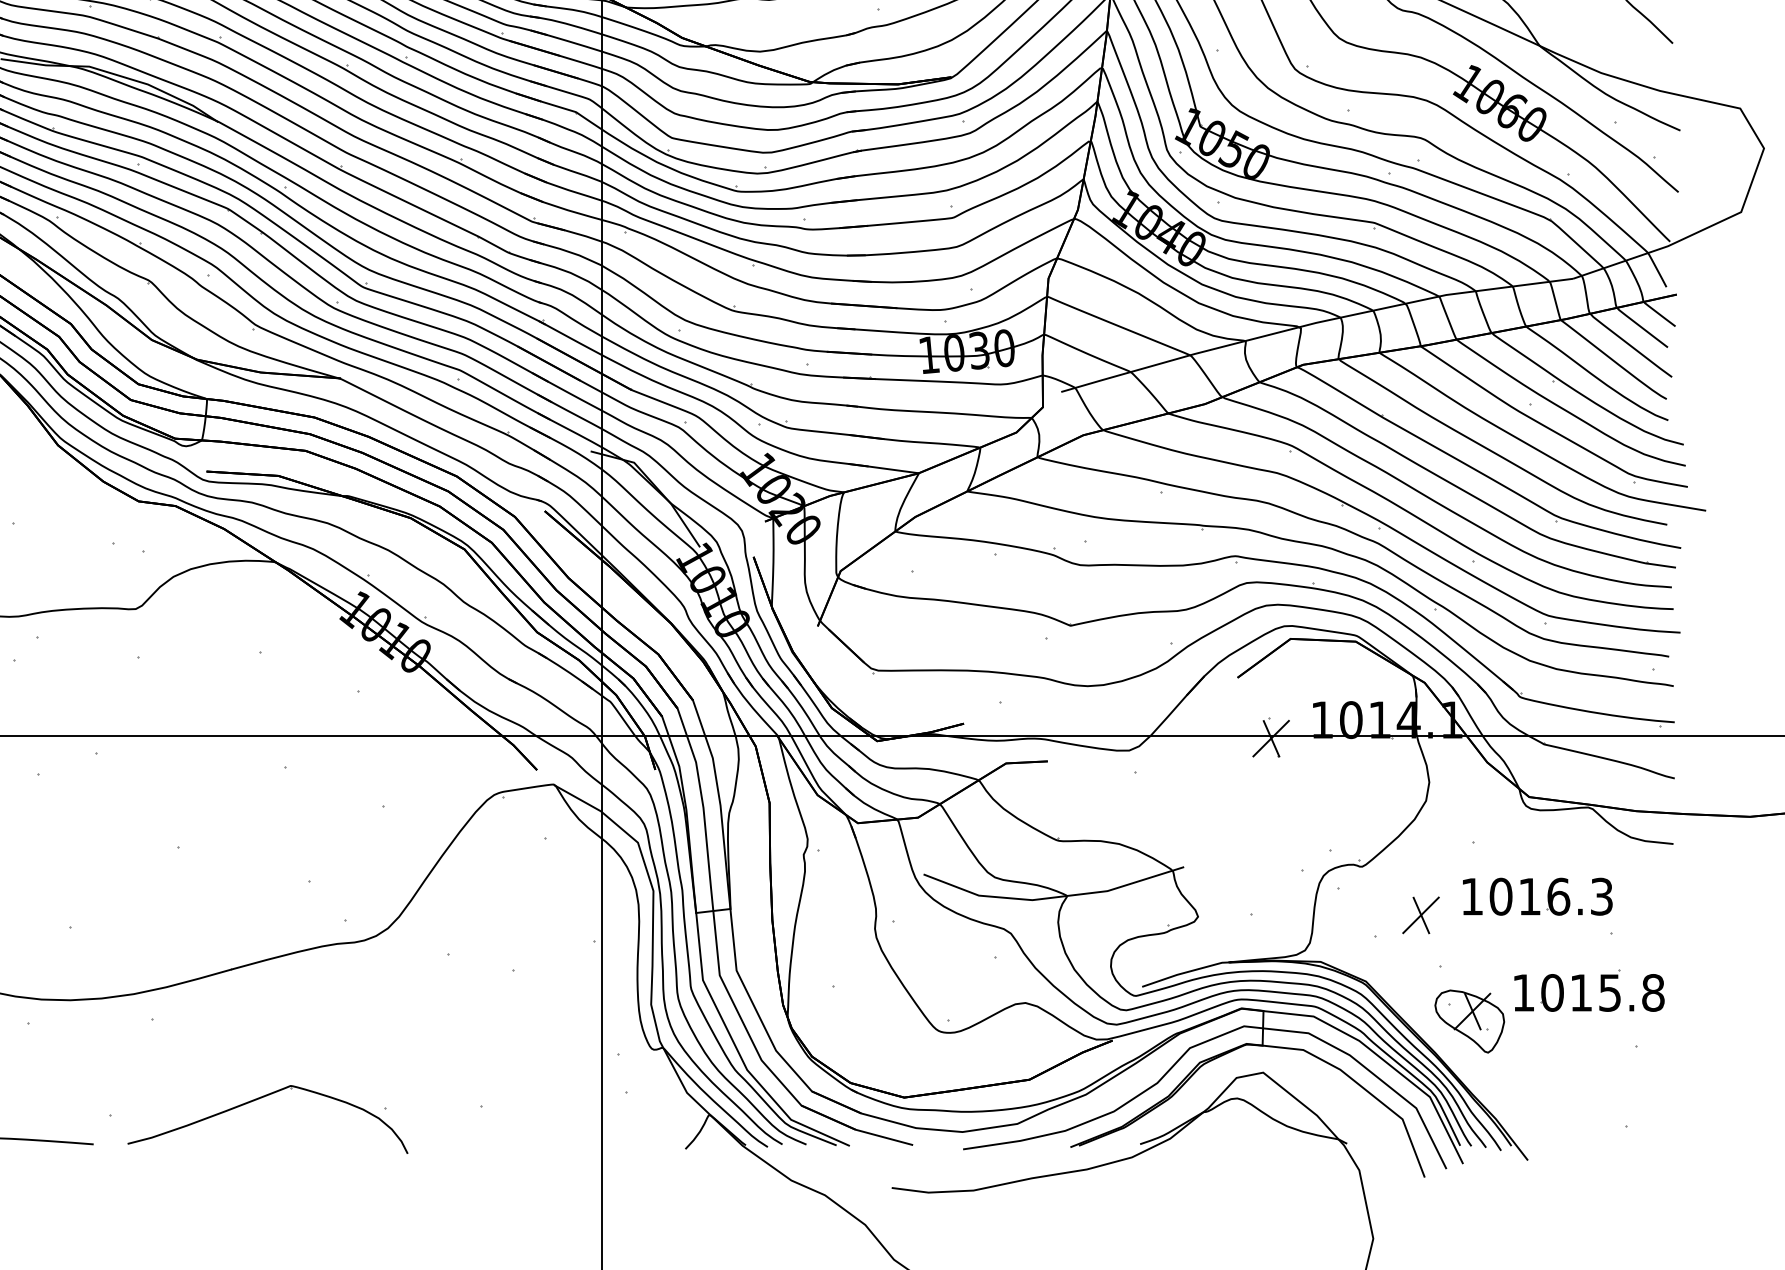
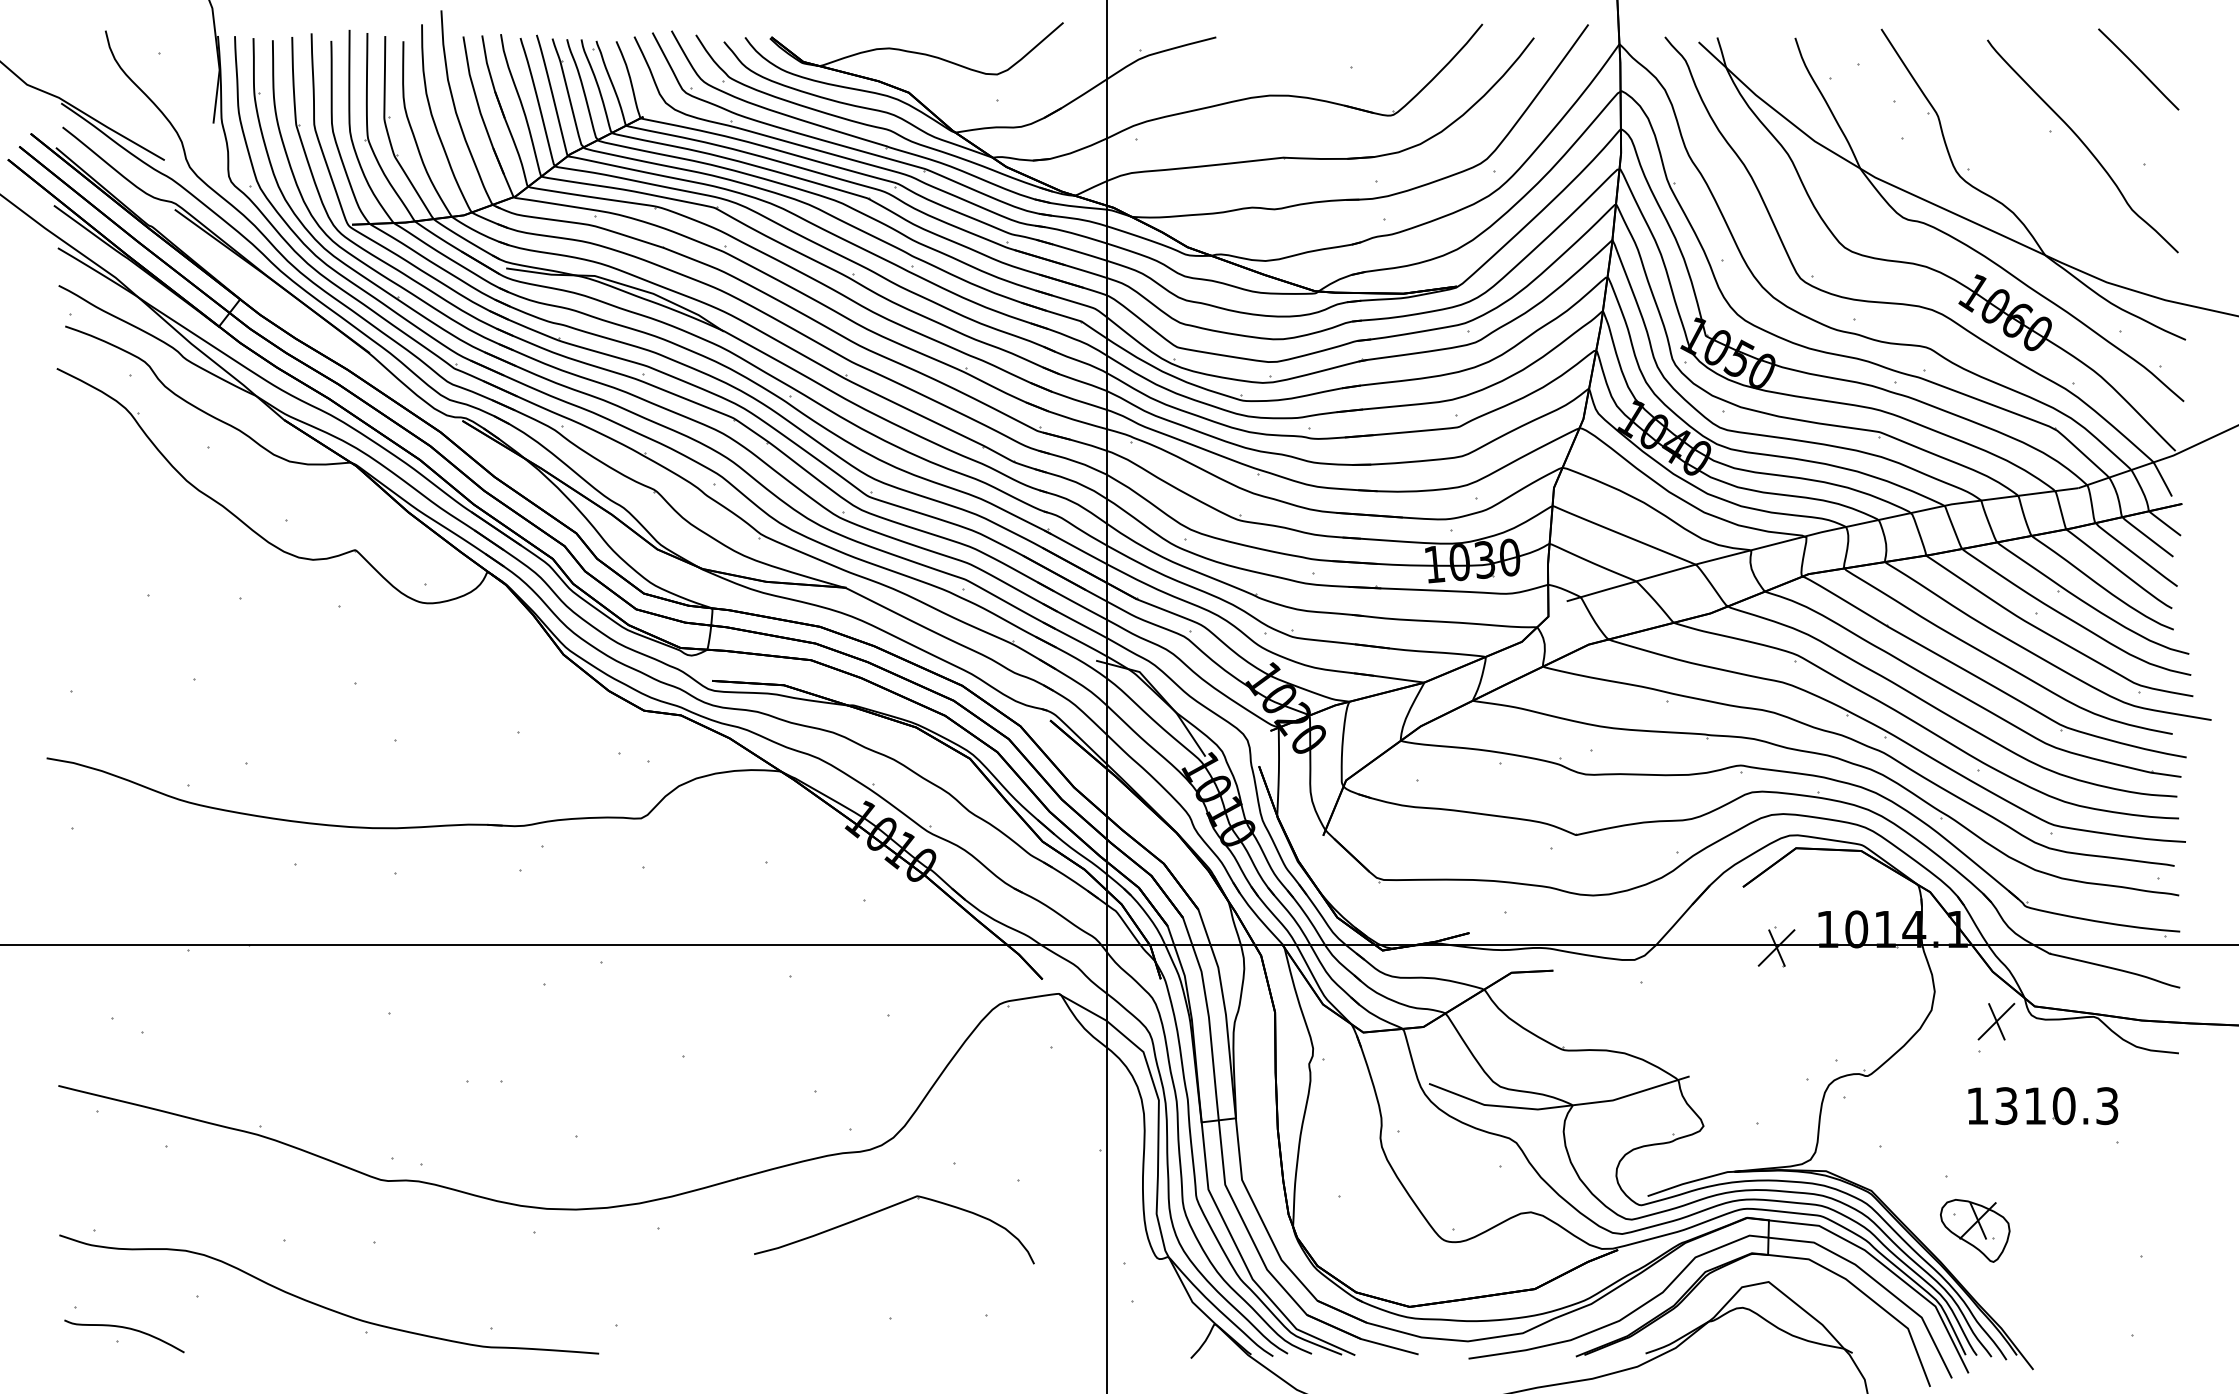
text: (1530, 897) -> (2035, 1106), 1016.3 -> 1310.3
part: (1421, 915) -> (1996, 1021), moved
part: (1589, 990) -> (2094, 1199), removed
part: (260, 1099) -> (886, 1209), moved

